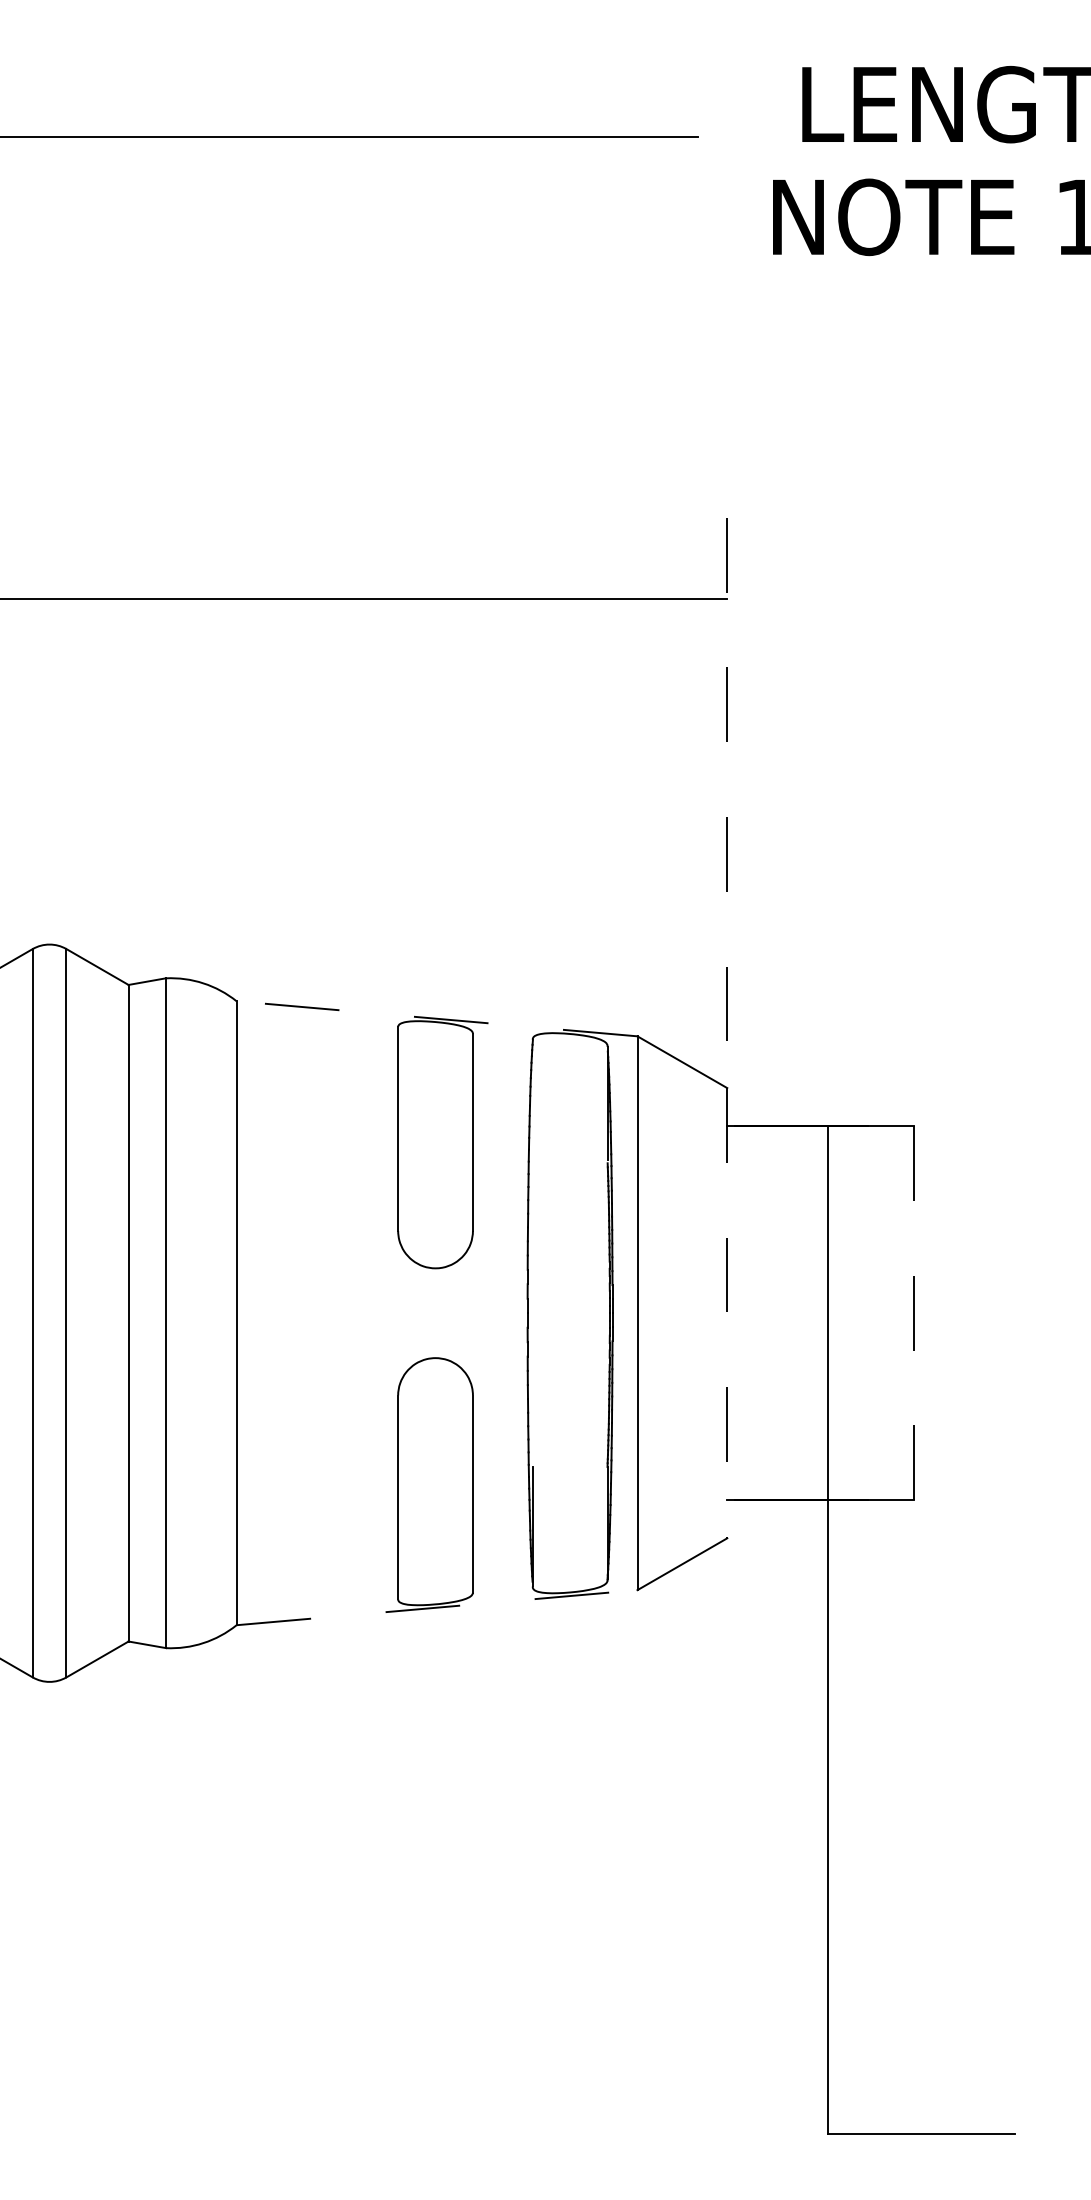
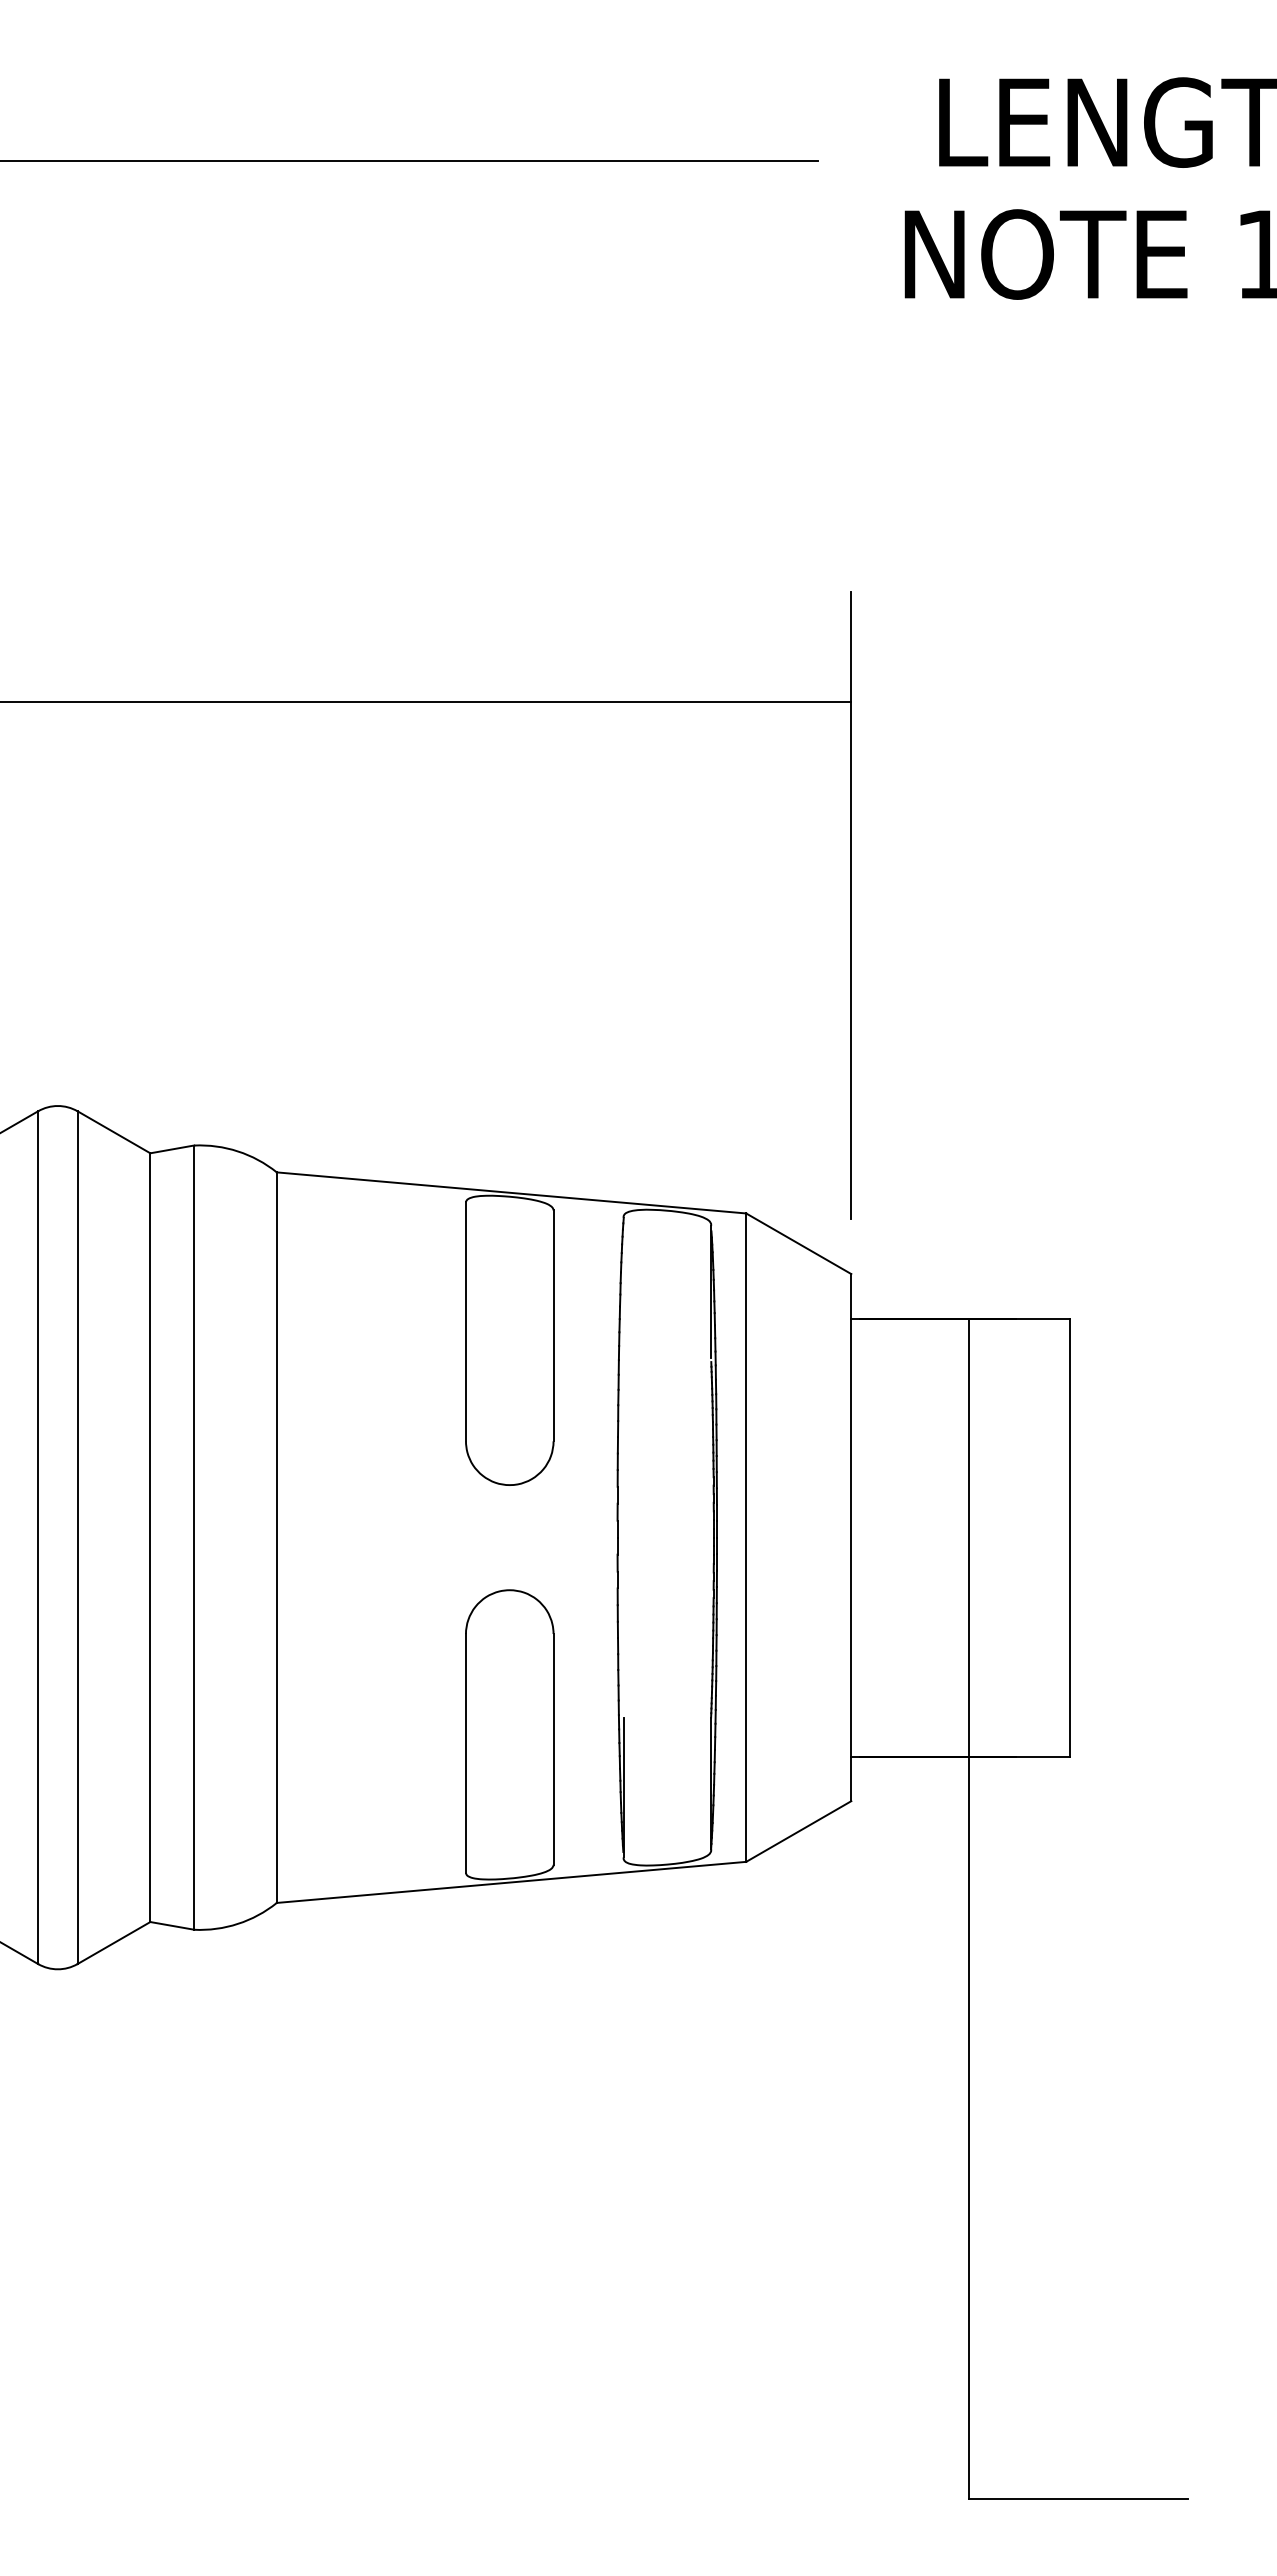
line: (727, 773) -> (851, 905), dashed -> solid
line: (437, 1018) -> (511, 1192), dashed -> solid
line: (727, 1313) -> (851, 1537), dashed -> solid
line: (914, 1313) -> (1070, 1537), dashed -> solid
line: (437, 1607) -> (511, 1882), dashed -> solid

